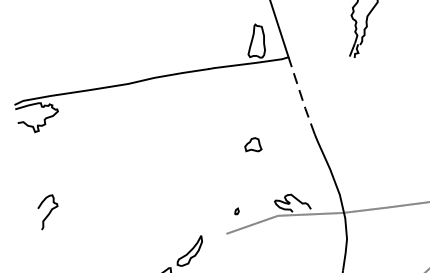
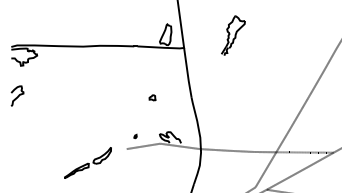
line: (301, 96) -> (187, 73), dashed -> solid
part: (252, 144) -> (152, 97), size x0.62
curve: (48, 210) -> (17, 95), moved

